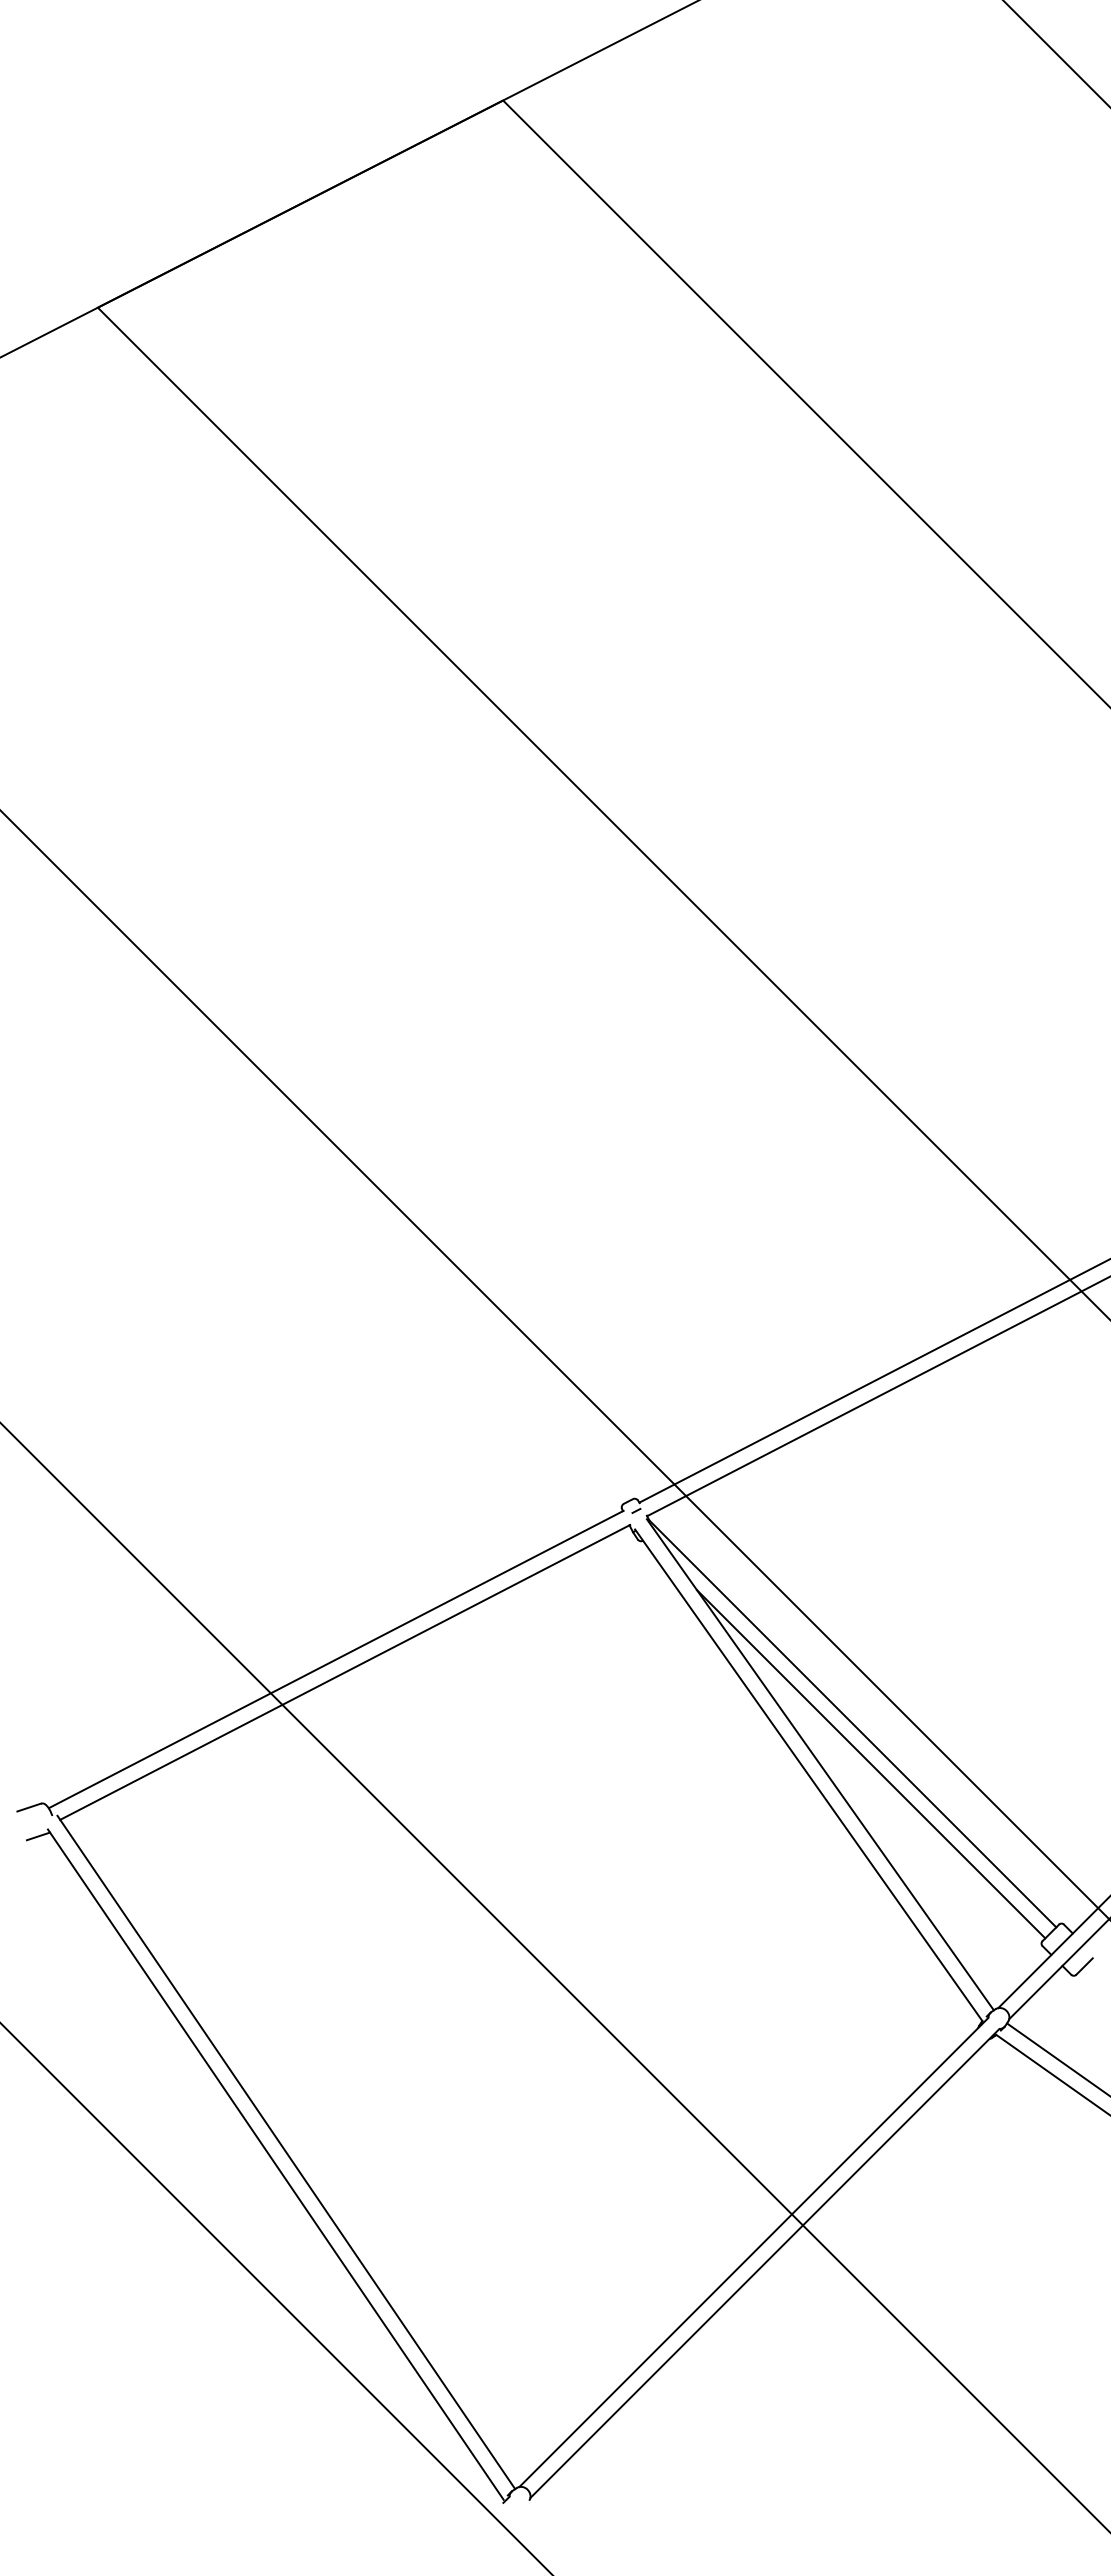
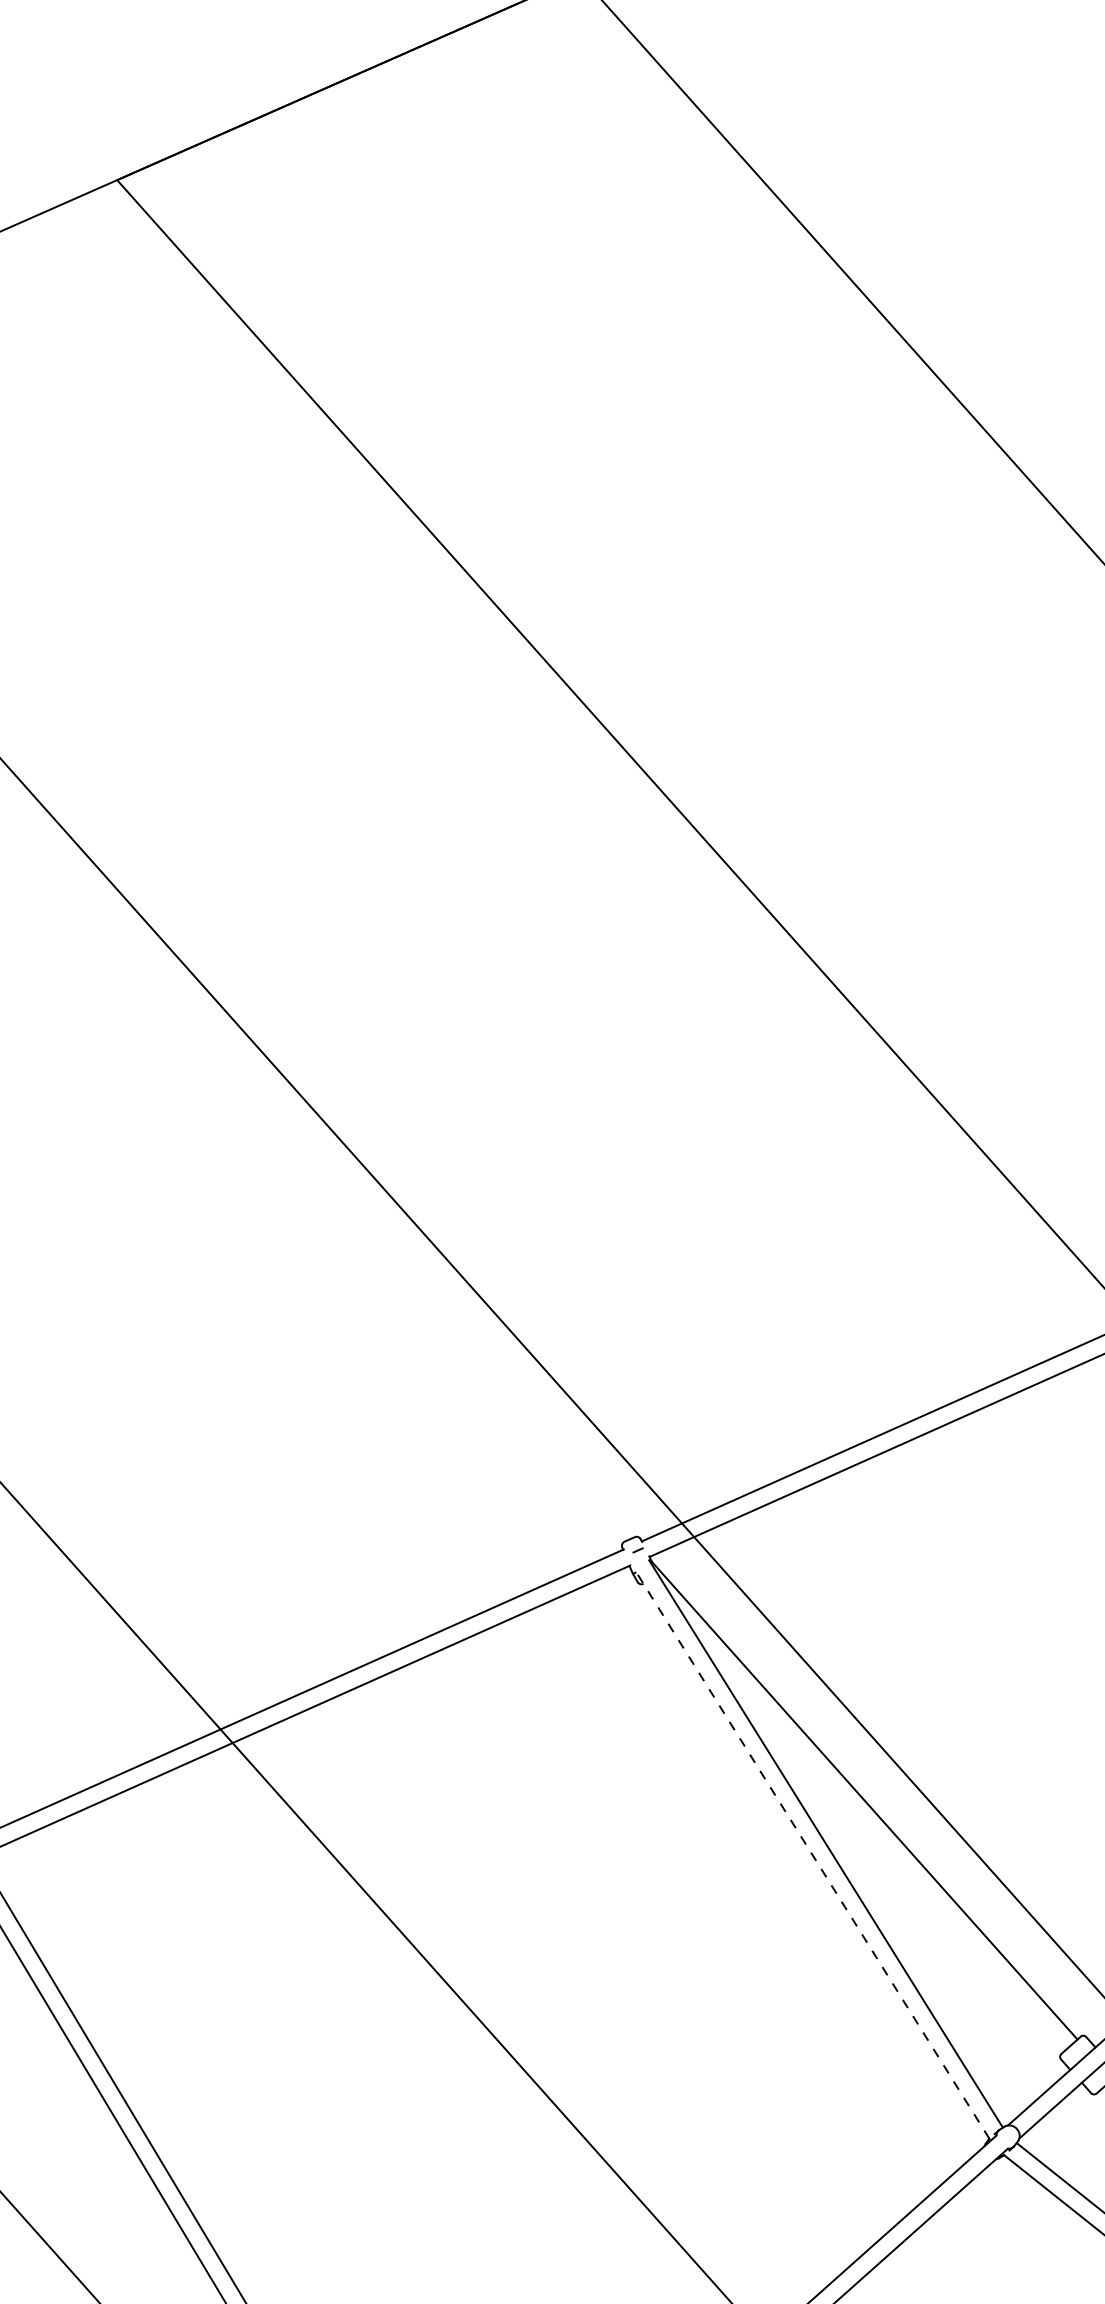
line: (870, 1764) -> (881, 1846), removed
line: (808, 1775) -> (812, 1855), solid -> dashed

